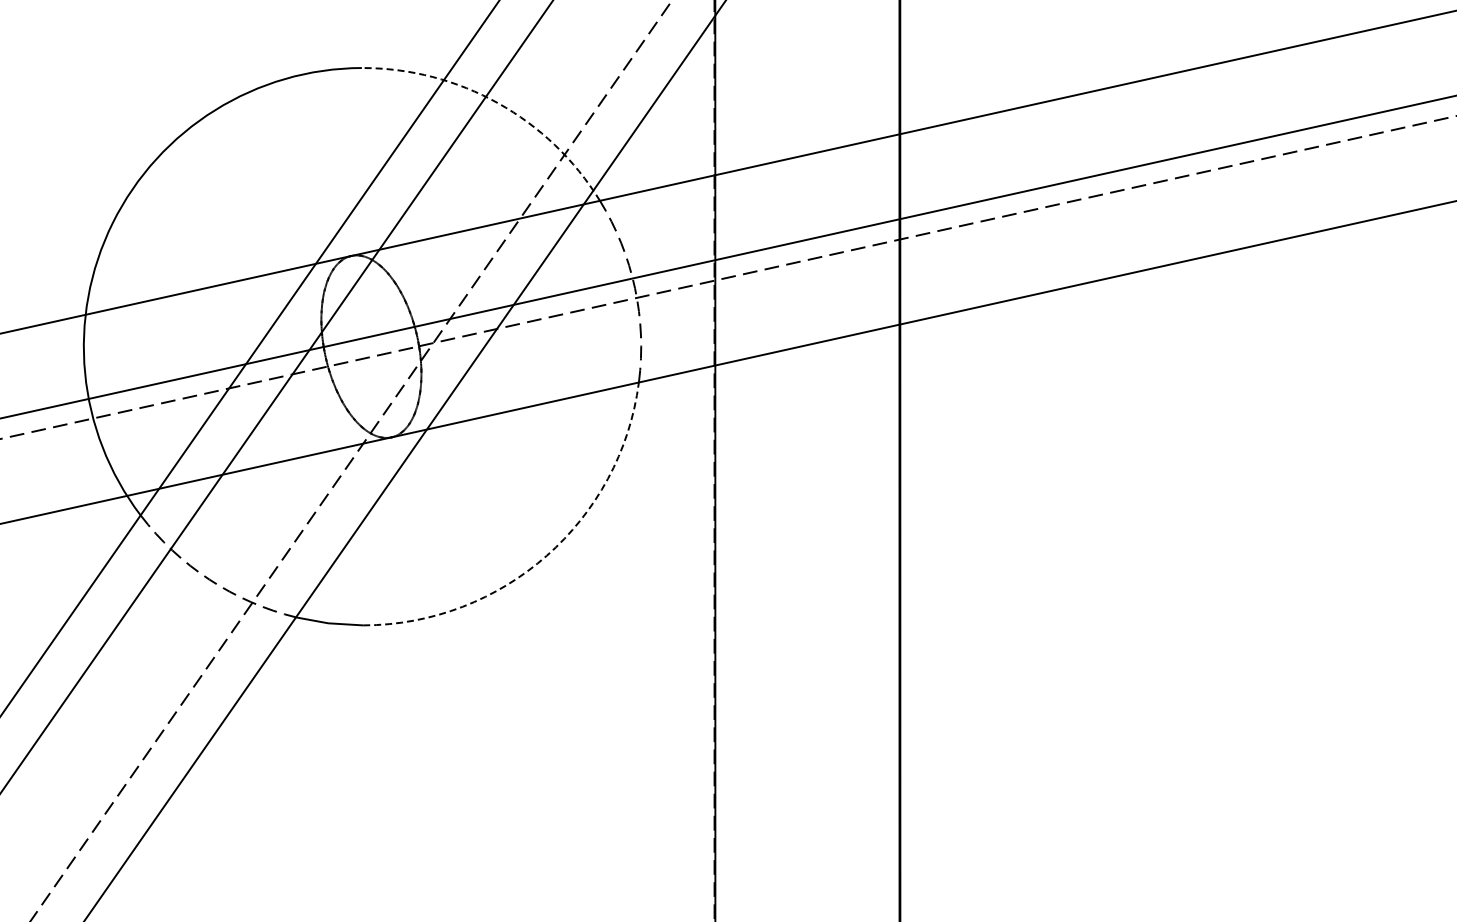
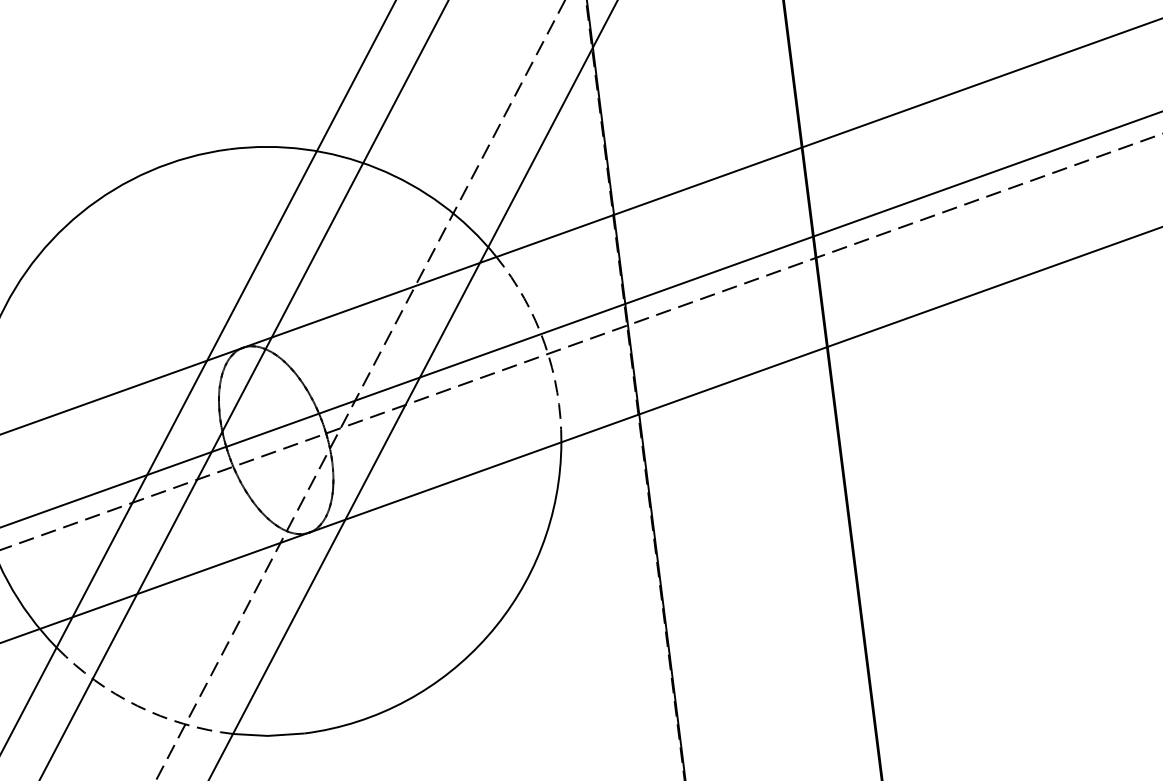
arc: (498, 103) -> (377, 168), dashed -> solid
arc: (546, 555) -> (487, 635), dashed -> solid

